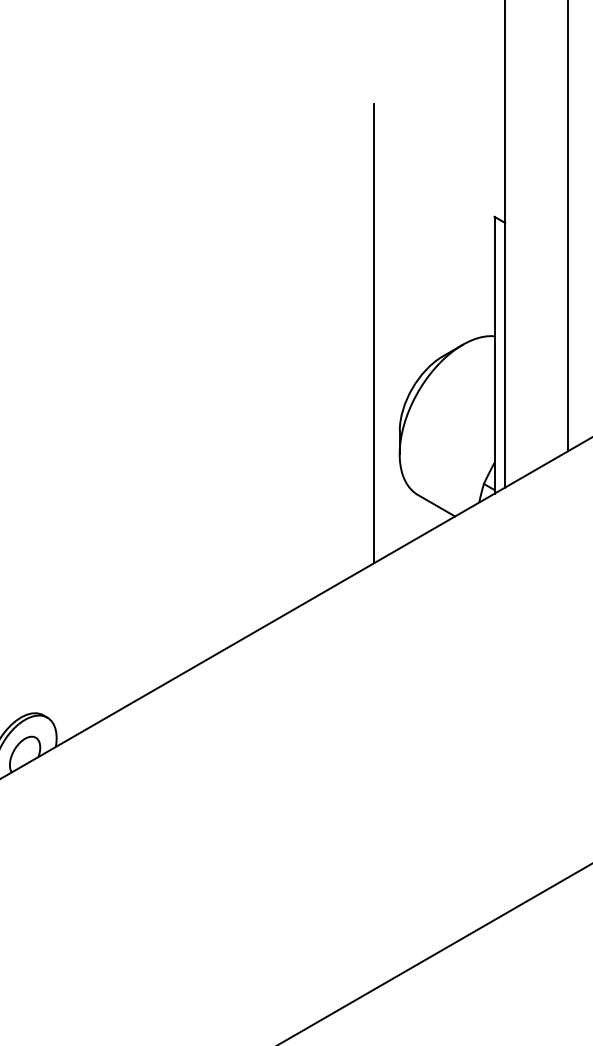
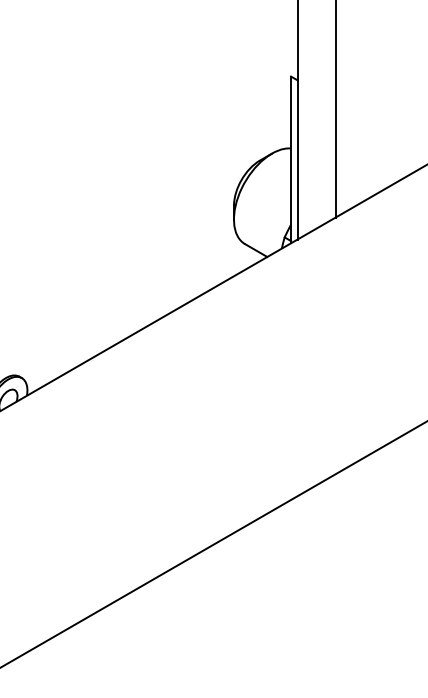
line: (373, 332) -> (218, 146), removed

